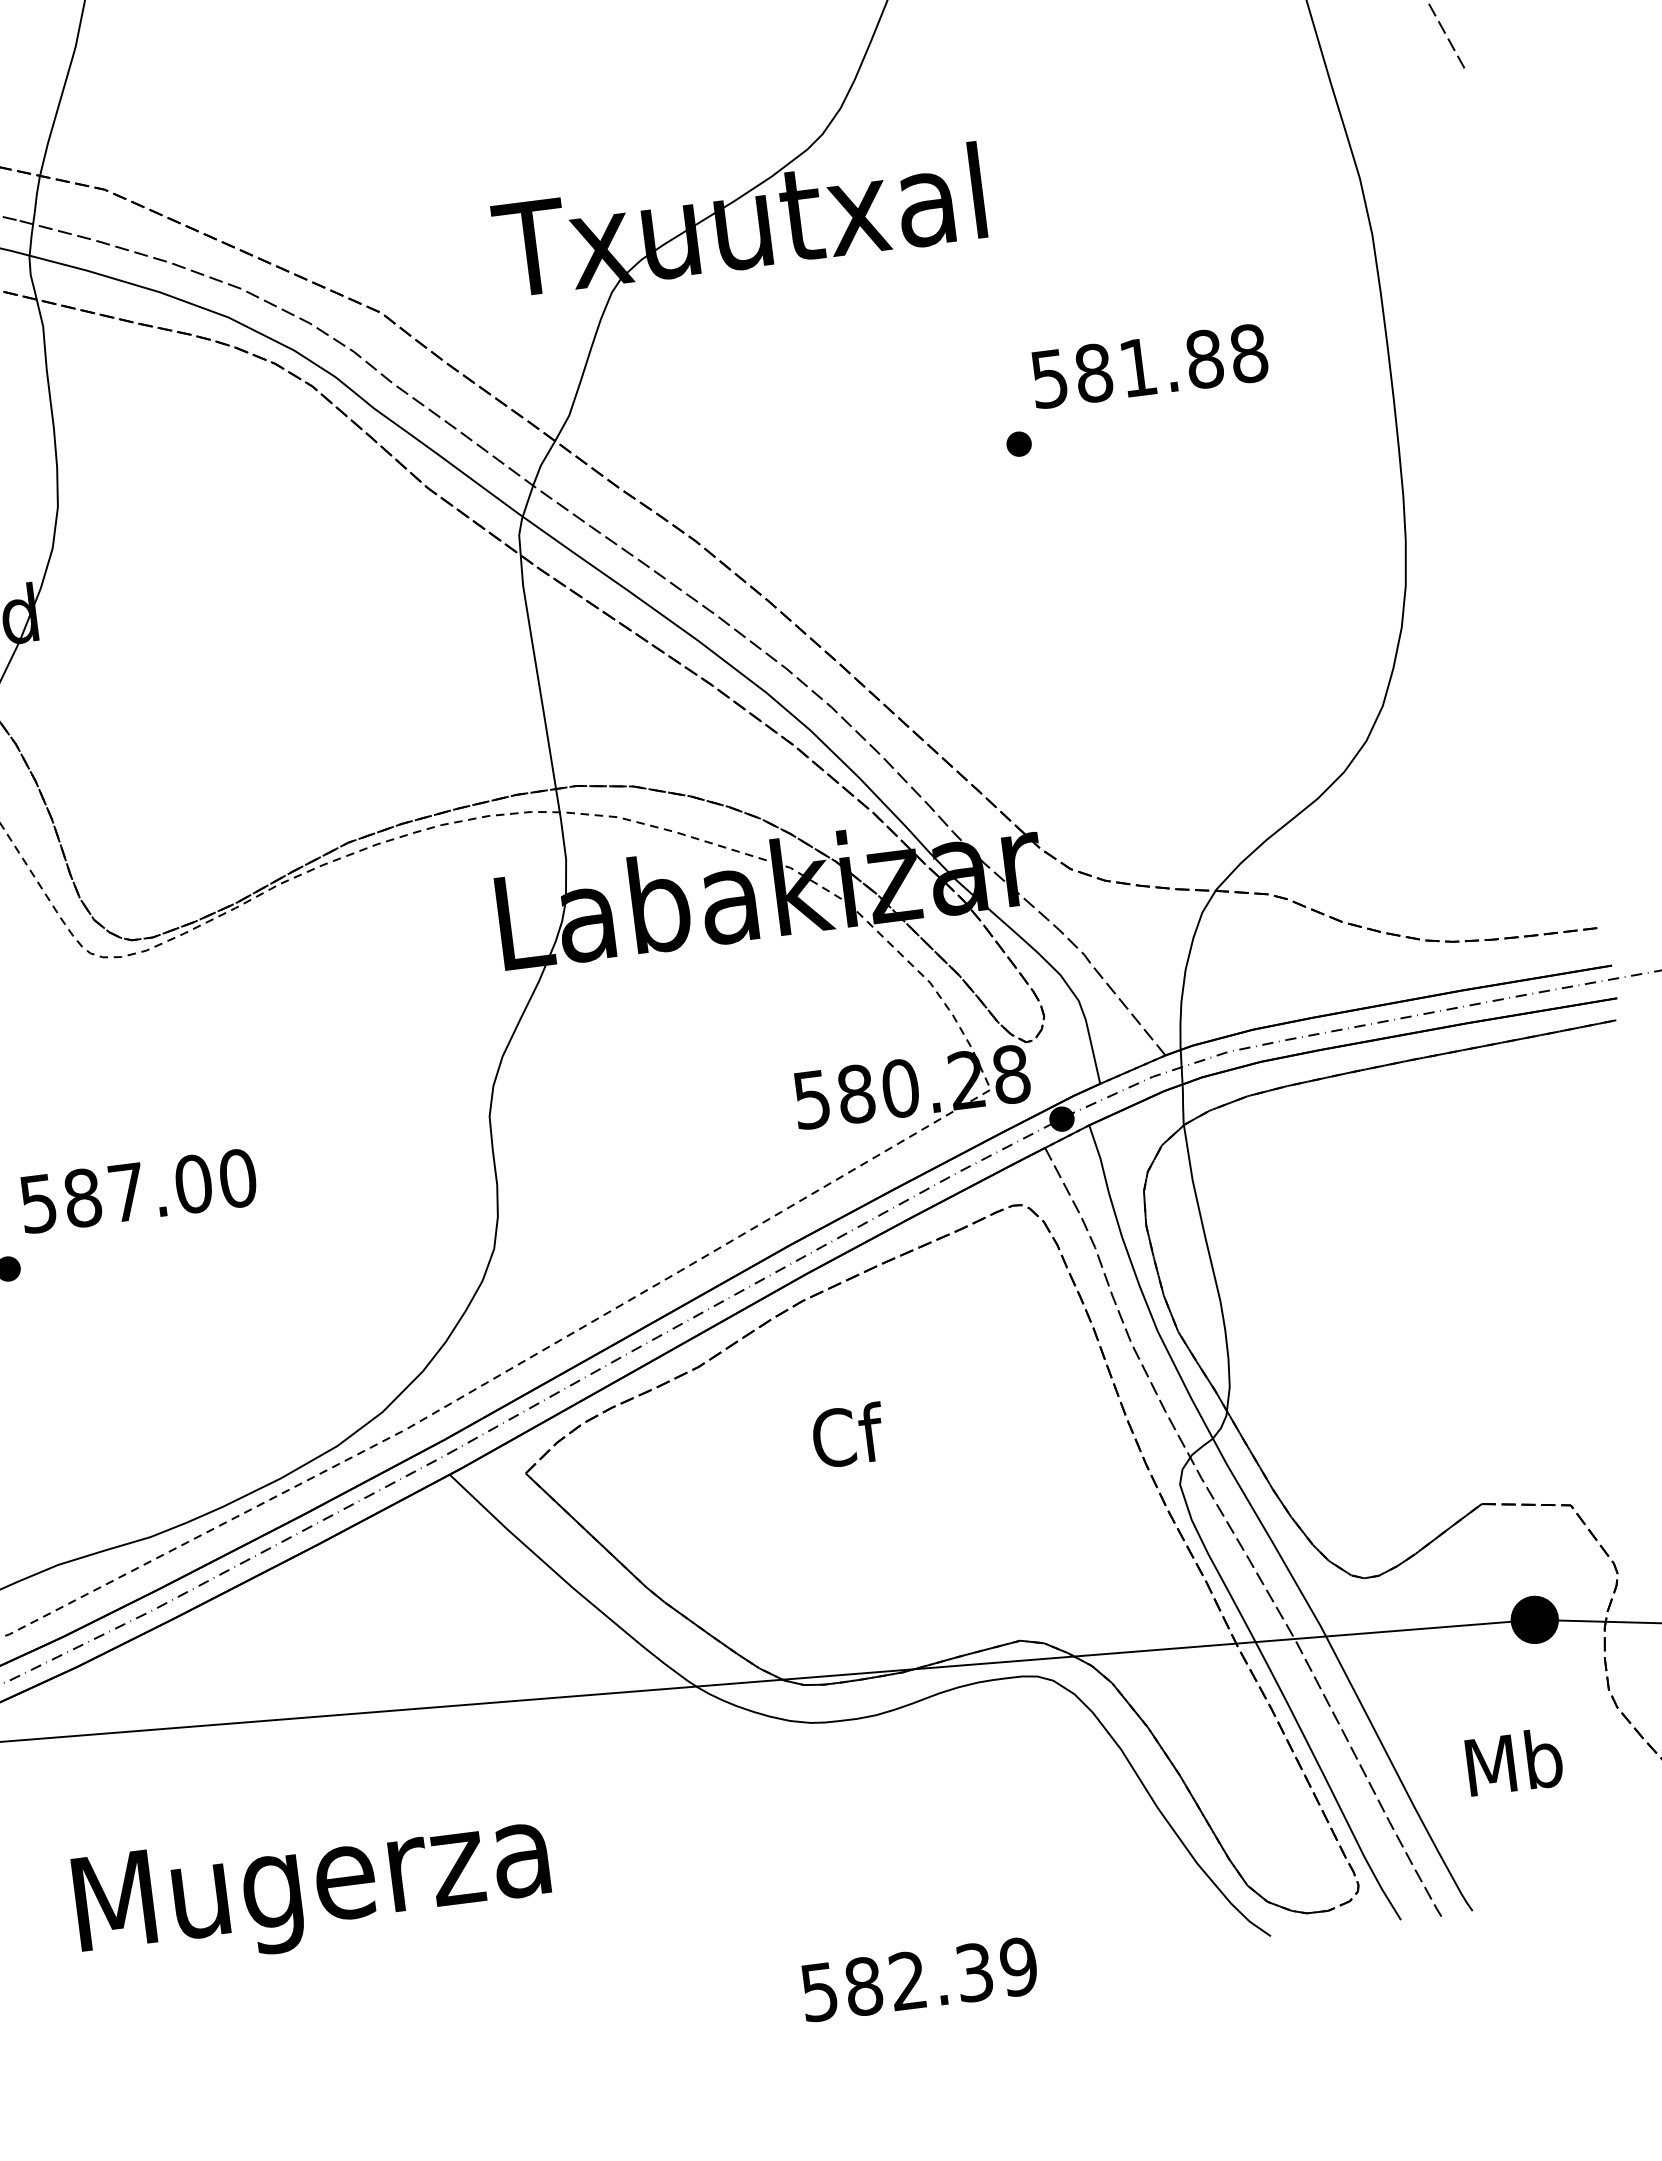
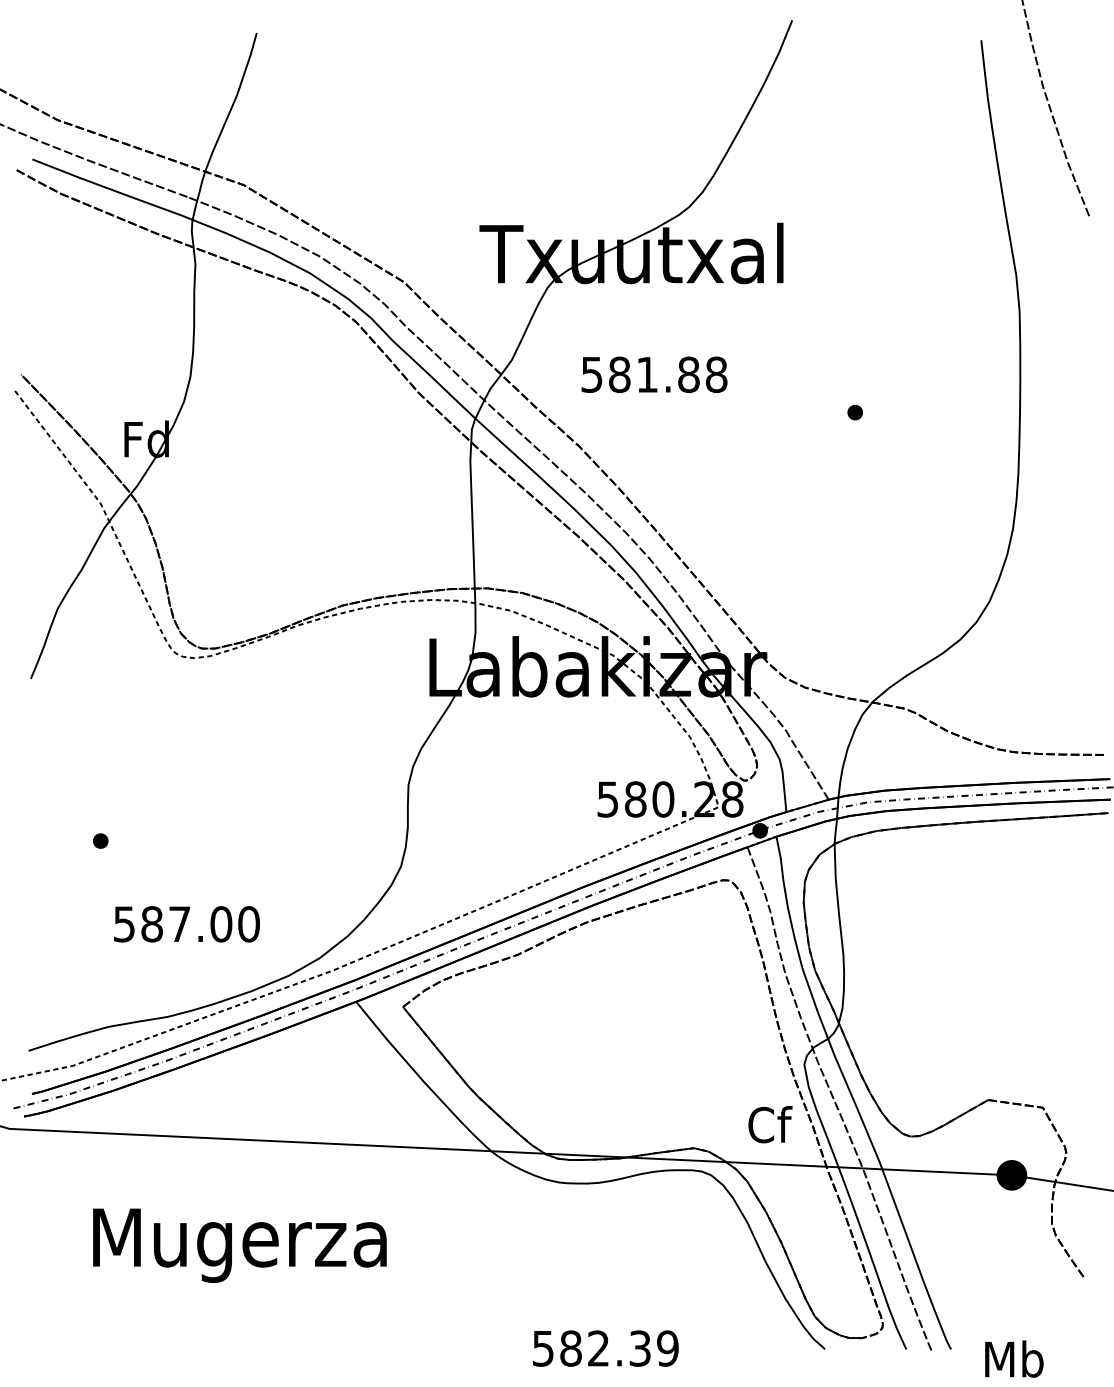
text: (1149, 365) -> (654, 374), moved
part: (1017, 444) -> (854, 412), moved
text: (137, 1191) -> (186, 924), moved
text: (848, 1435) -> (770, 1124), moved
text: (1514, 1761) -> (1014, 1358), moved

